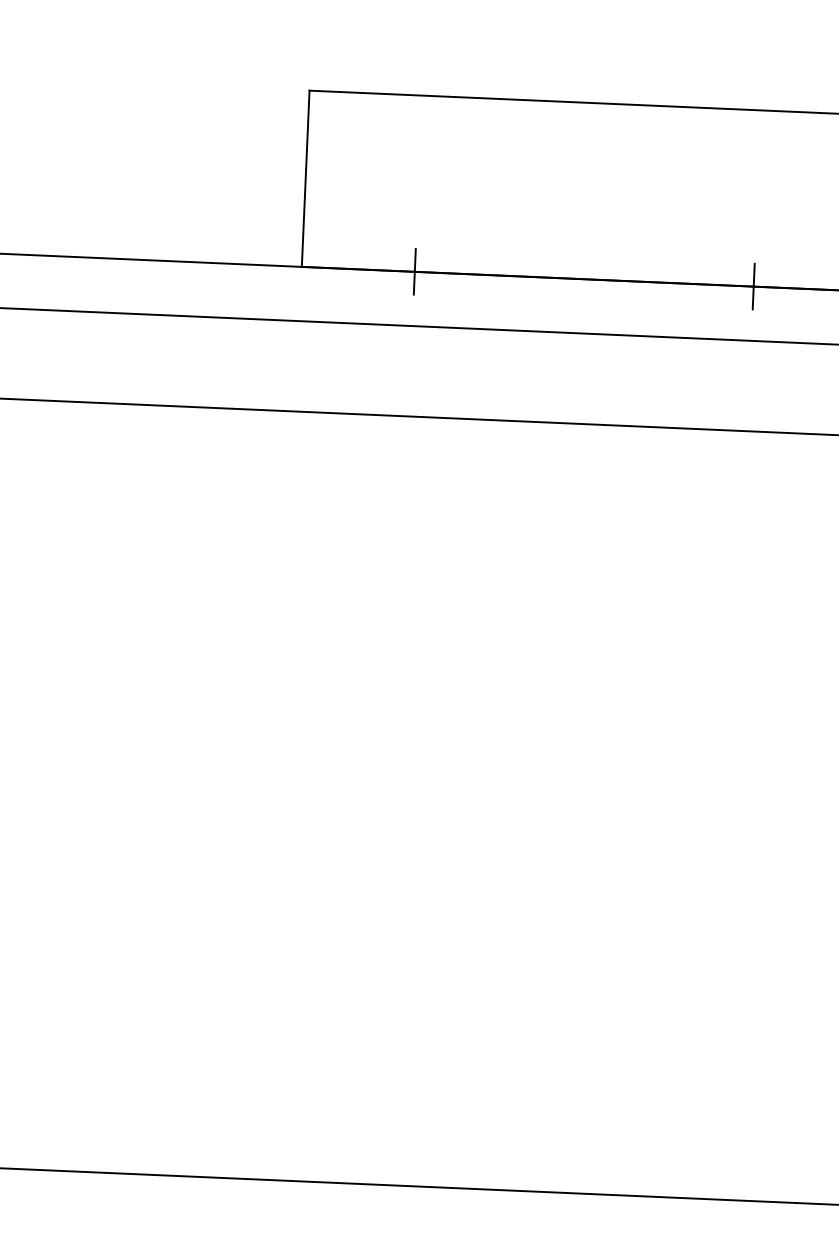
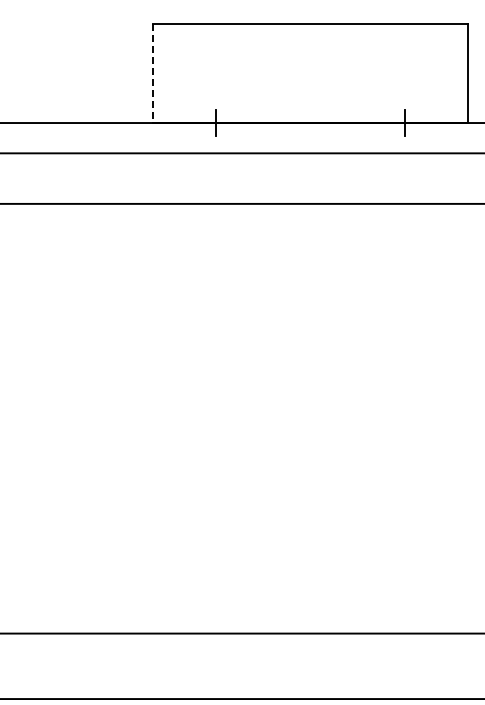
line: (305, 180) -> (152, 74), solid -> dashed

